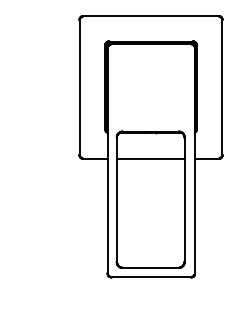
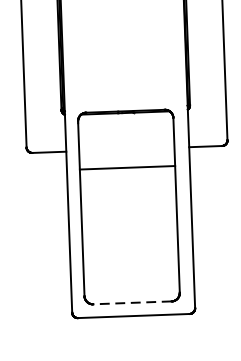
line: (150, 158) -> (127, 167), moved
line: (150, 267) -> (132, 302), solid -> dashed

